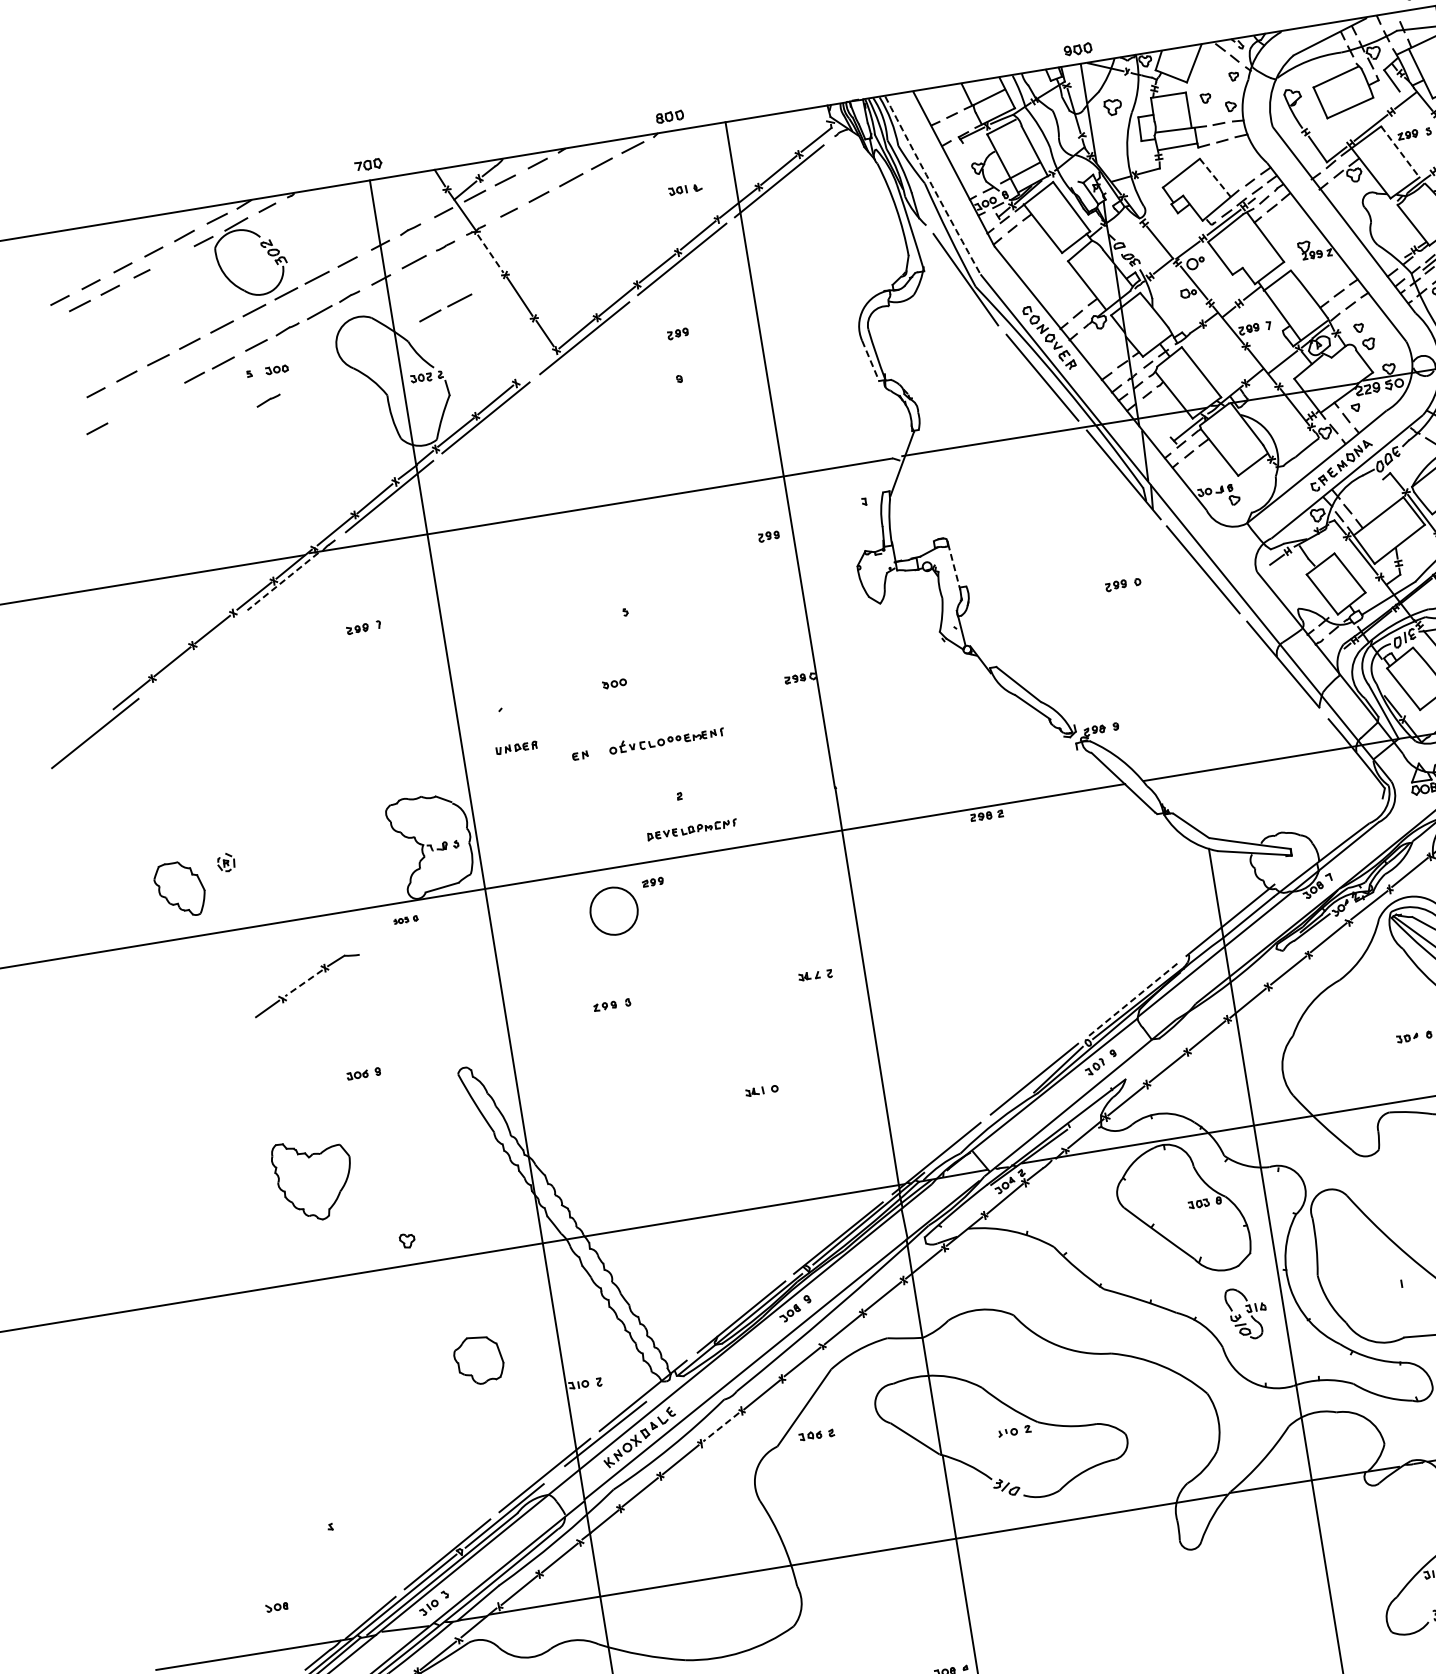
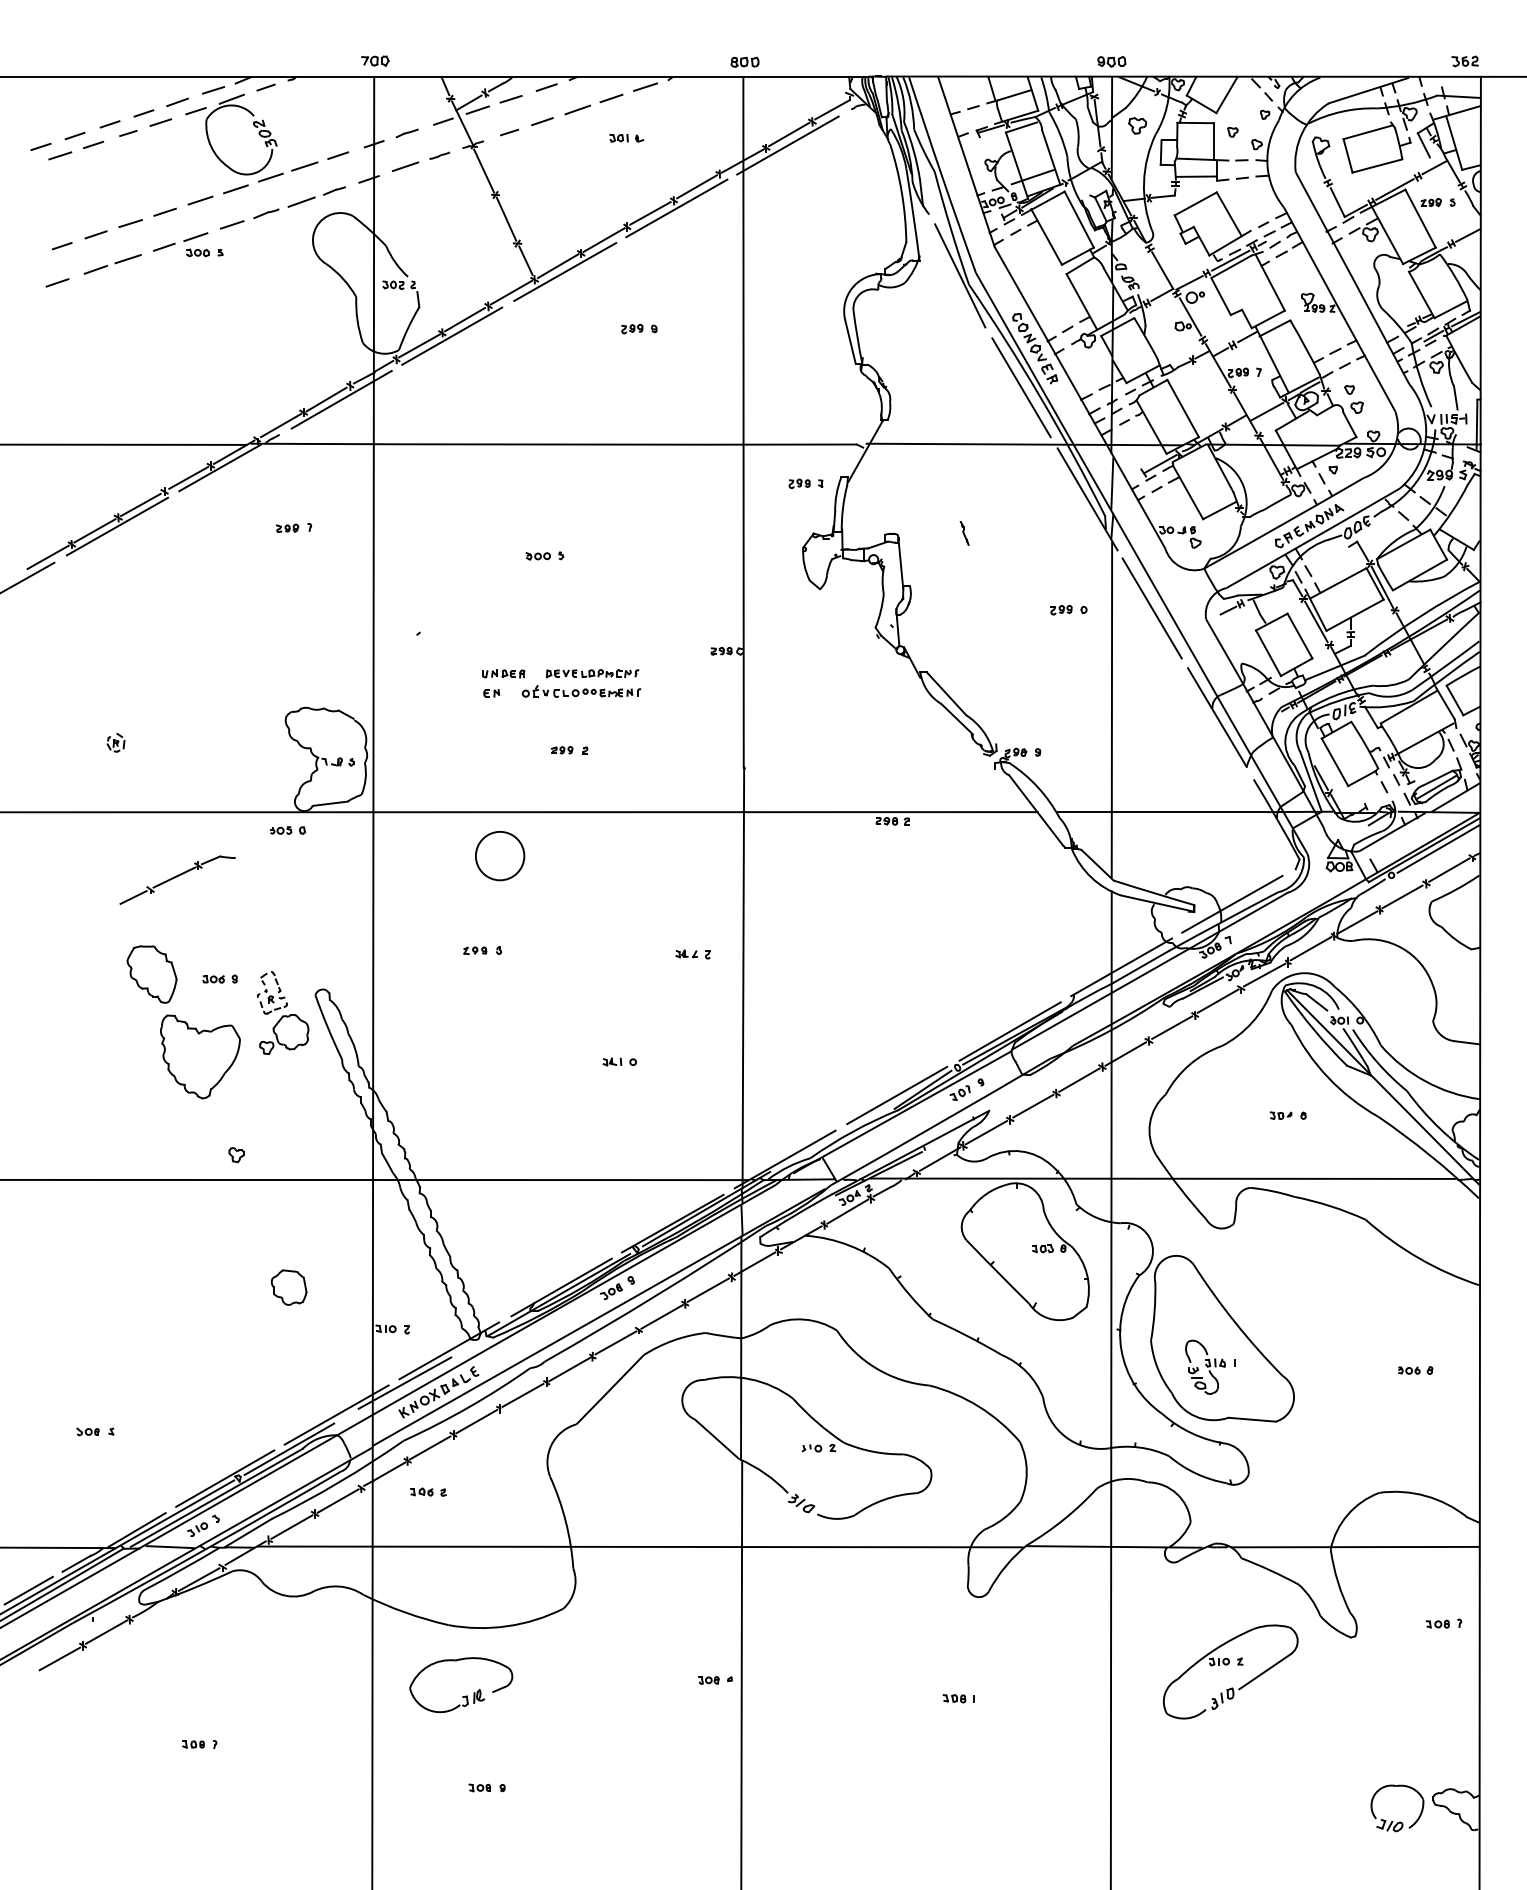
part: (669, 116) -> (744, 61), moved
line: (1400, 151) -> (1420, 218), dashed -> solid
line: (1215, 178) -> (1229, 214), dashed -> solid
arc: (931, 185) -> (941, 175), dashed -> solid
part: (685, 189) -> (626, 138), moved
line: (491, 254) -> (484, 171), dashed -> solid
line: (171, 258) -> (160, 122), added
line: (447, 306) -> (114, 263), moved
part: (678, 334) -> (632, 329), moved
line: (870, 361) -> (850, 342), dashed -> solid
line: (536, 366) -> (511, 292), added
part: (276, 369) -> (197, 252), moved
part: (268, 400) -> (235, 282), removed
part: (1010, 527) -> (964, 533), added
part: (768, 536) -> (799, 483), moved
line: (953, 567) -> (900, 564), dashed -> solid
line: (282, 582) -> (219, 468), dashed -> solid
line: (193, 654) -> (117, 526), added
line: (1179, 673) -> (1111, 709), added
part: (613, 684) -> (537, 556), moved
part: (516, 747) -> (503, 673), moved
part: (692, 829) -> (592, 673), moved
line: (1327, 841) -> (1232, 903), added
part: (653, 882) -> (562, 750), moved
part: (179, 889) -> (151, 974), moved
part: (406, 919) -> (288, 830), size x1.43
line: (303, 983) -> (174, 877), dashed -> solid
line: (1132, 999) -> (1009, 1031), dashed -> solid
part: (430, 1096) -> (283, 1012), added
part: (314, 1179) -> (200, 1056), moved
part: (1247, 1312) -> (1205, 1366), moved
part: (478, 1360) -> (288, 1287), size x0.71
line: (720, 1427) -> (522, 1395), dashed -> solid
part: (816, 1434) -> (428, 1491), moved
part: (276, 1606) -> (87, 1431), moved
part: (1188, 1650) -> (958, 1698), added

